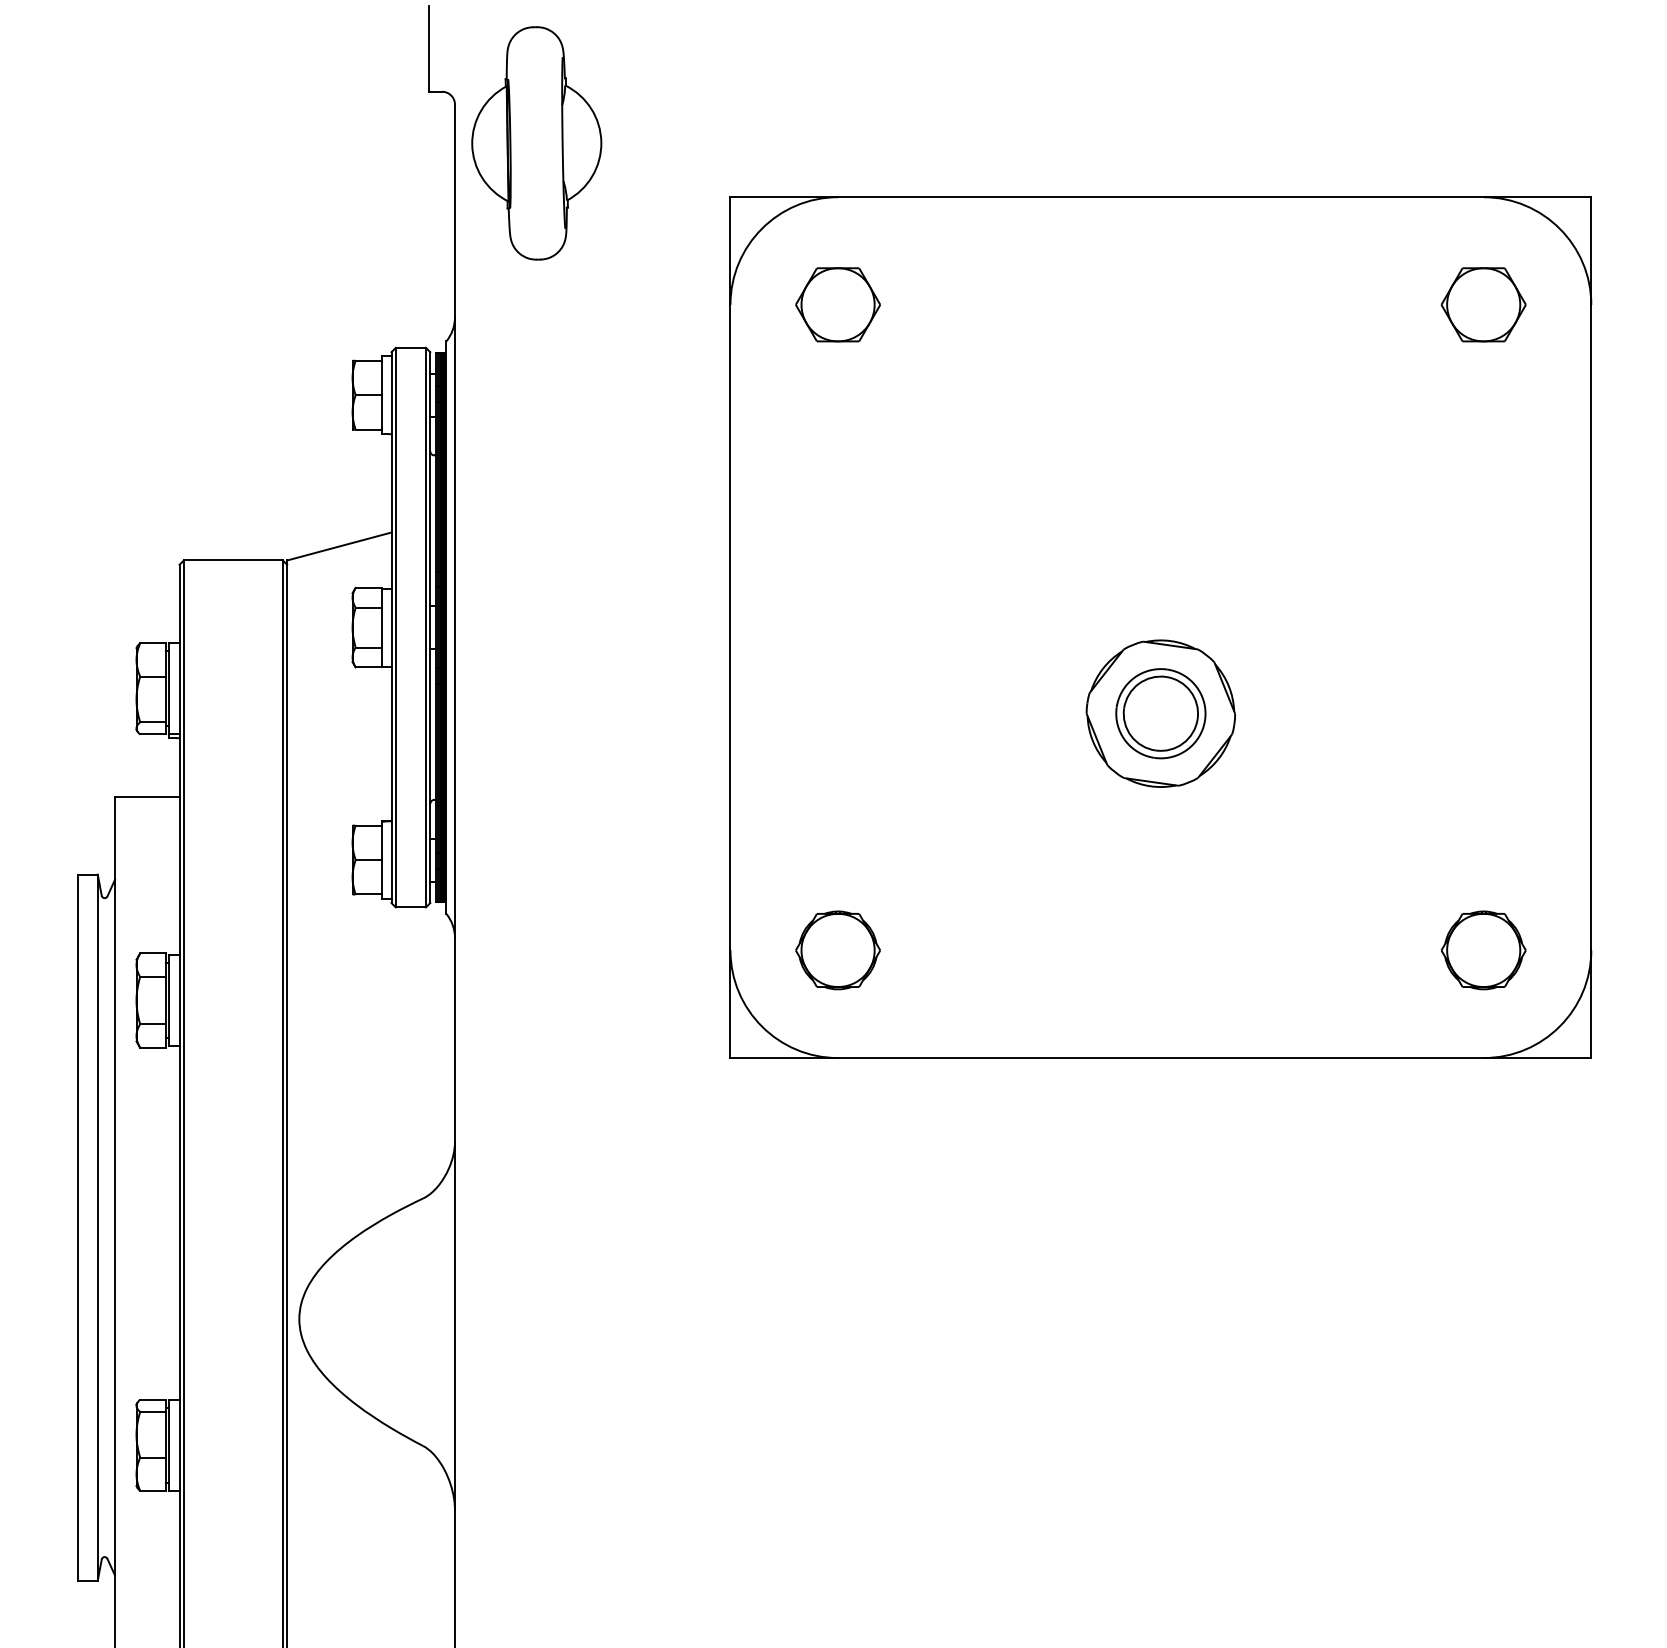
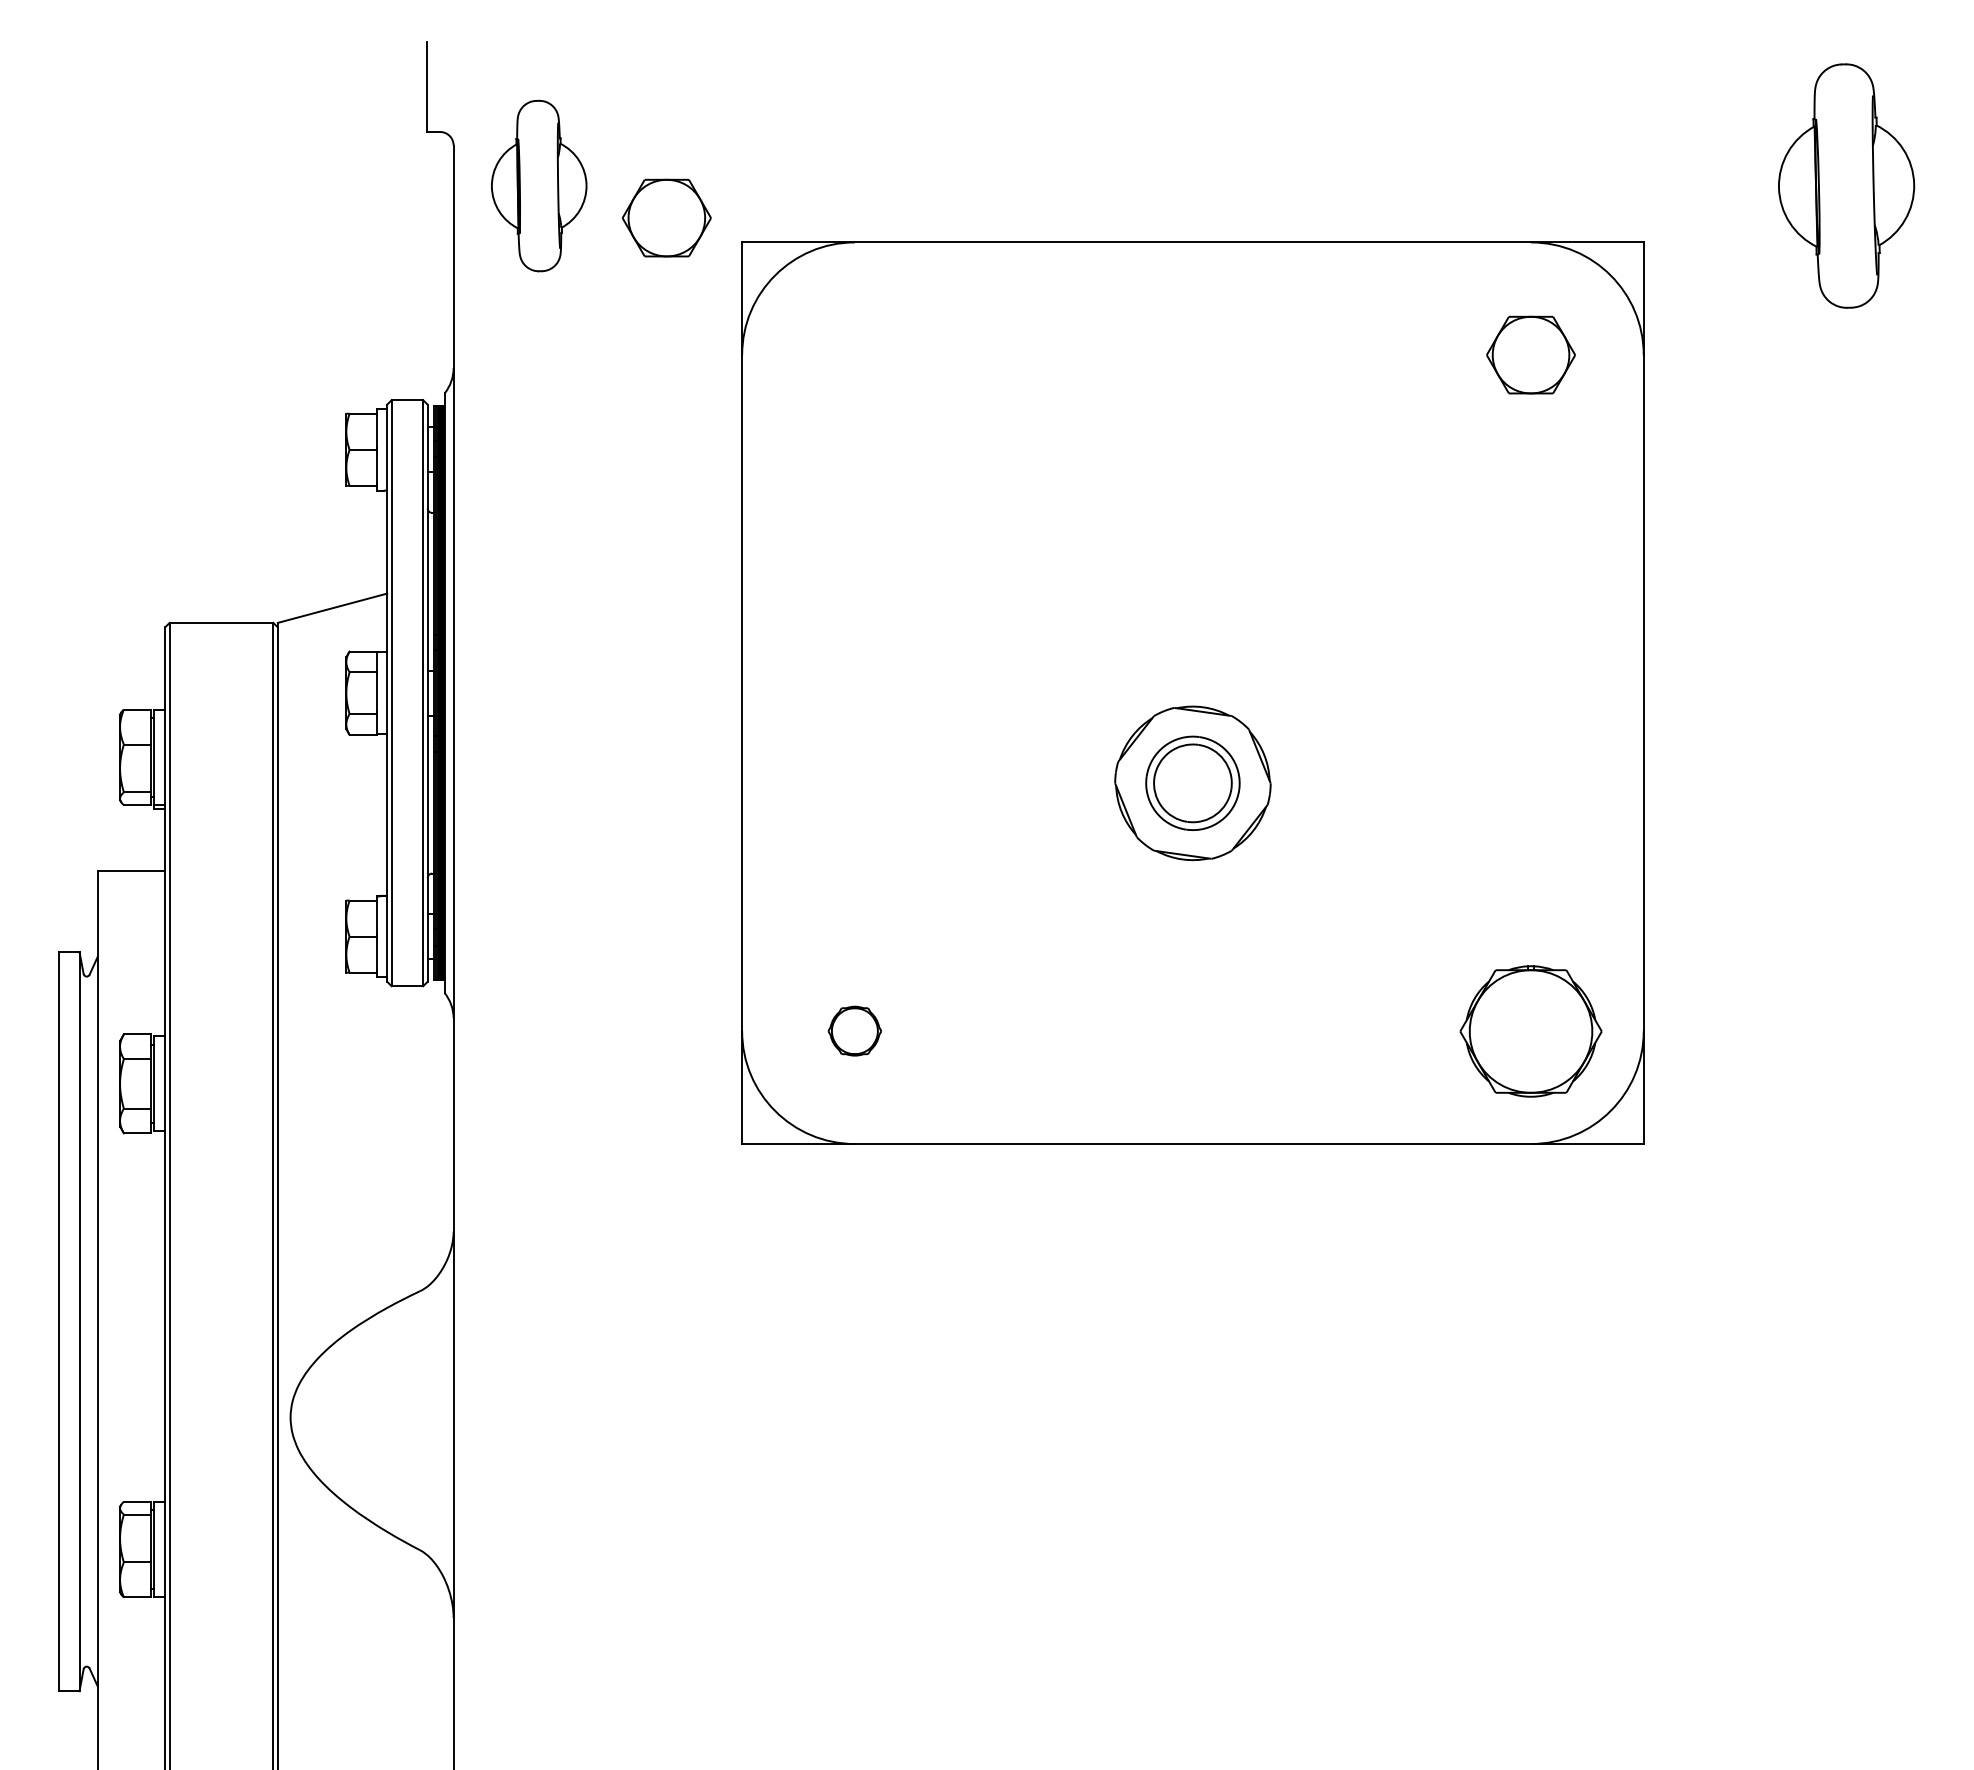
part: (536, 142) -> (538, 185), size x0.7
part: (837, 304) -> (666, 217), moved
part: (837, 949) -> (854, 1030), size x0.6
part: (1483, 949) -> (1530, 1030), size x1.6

